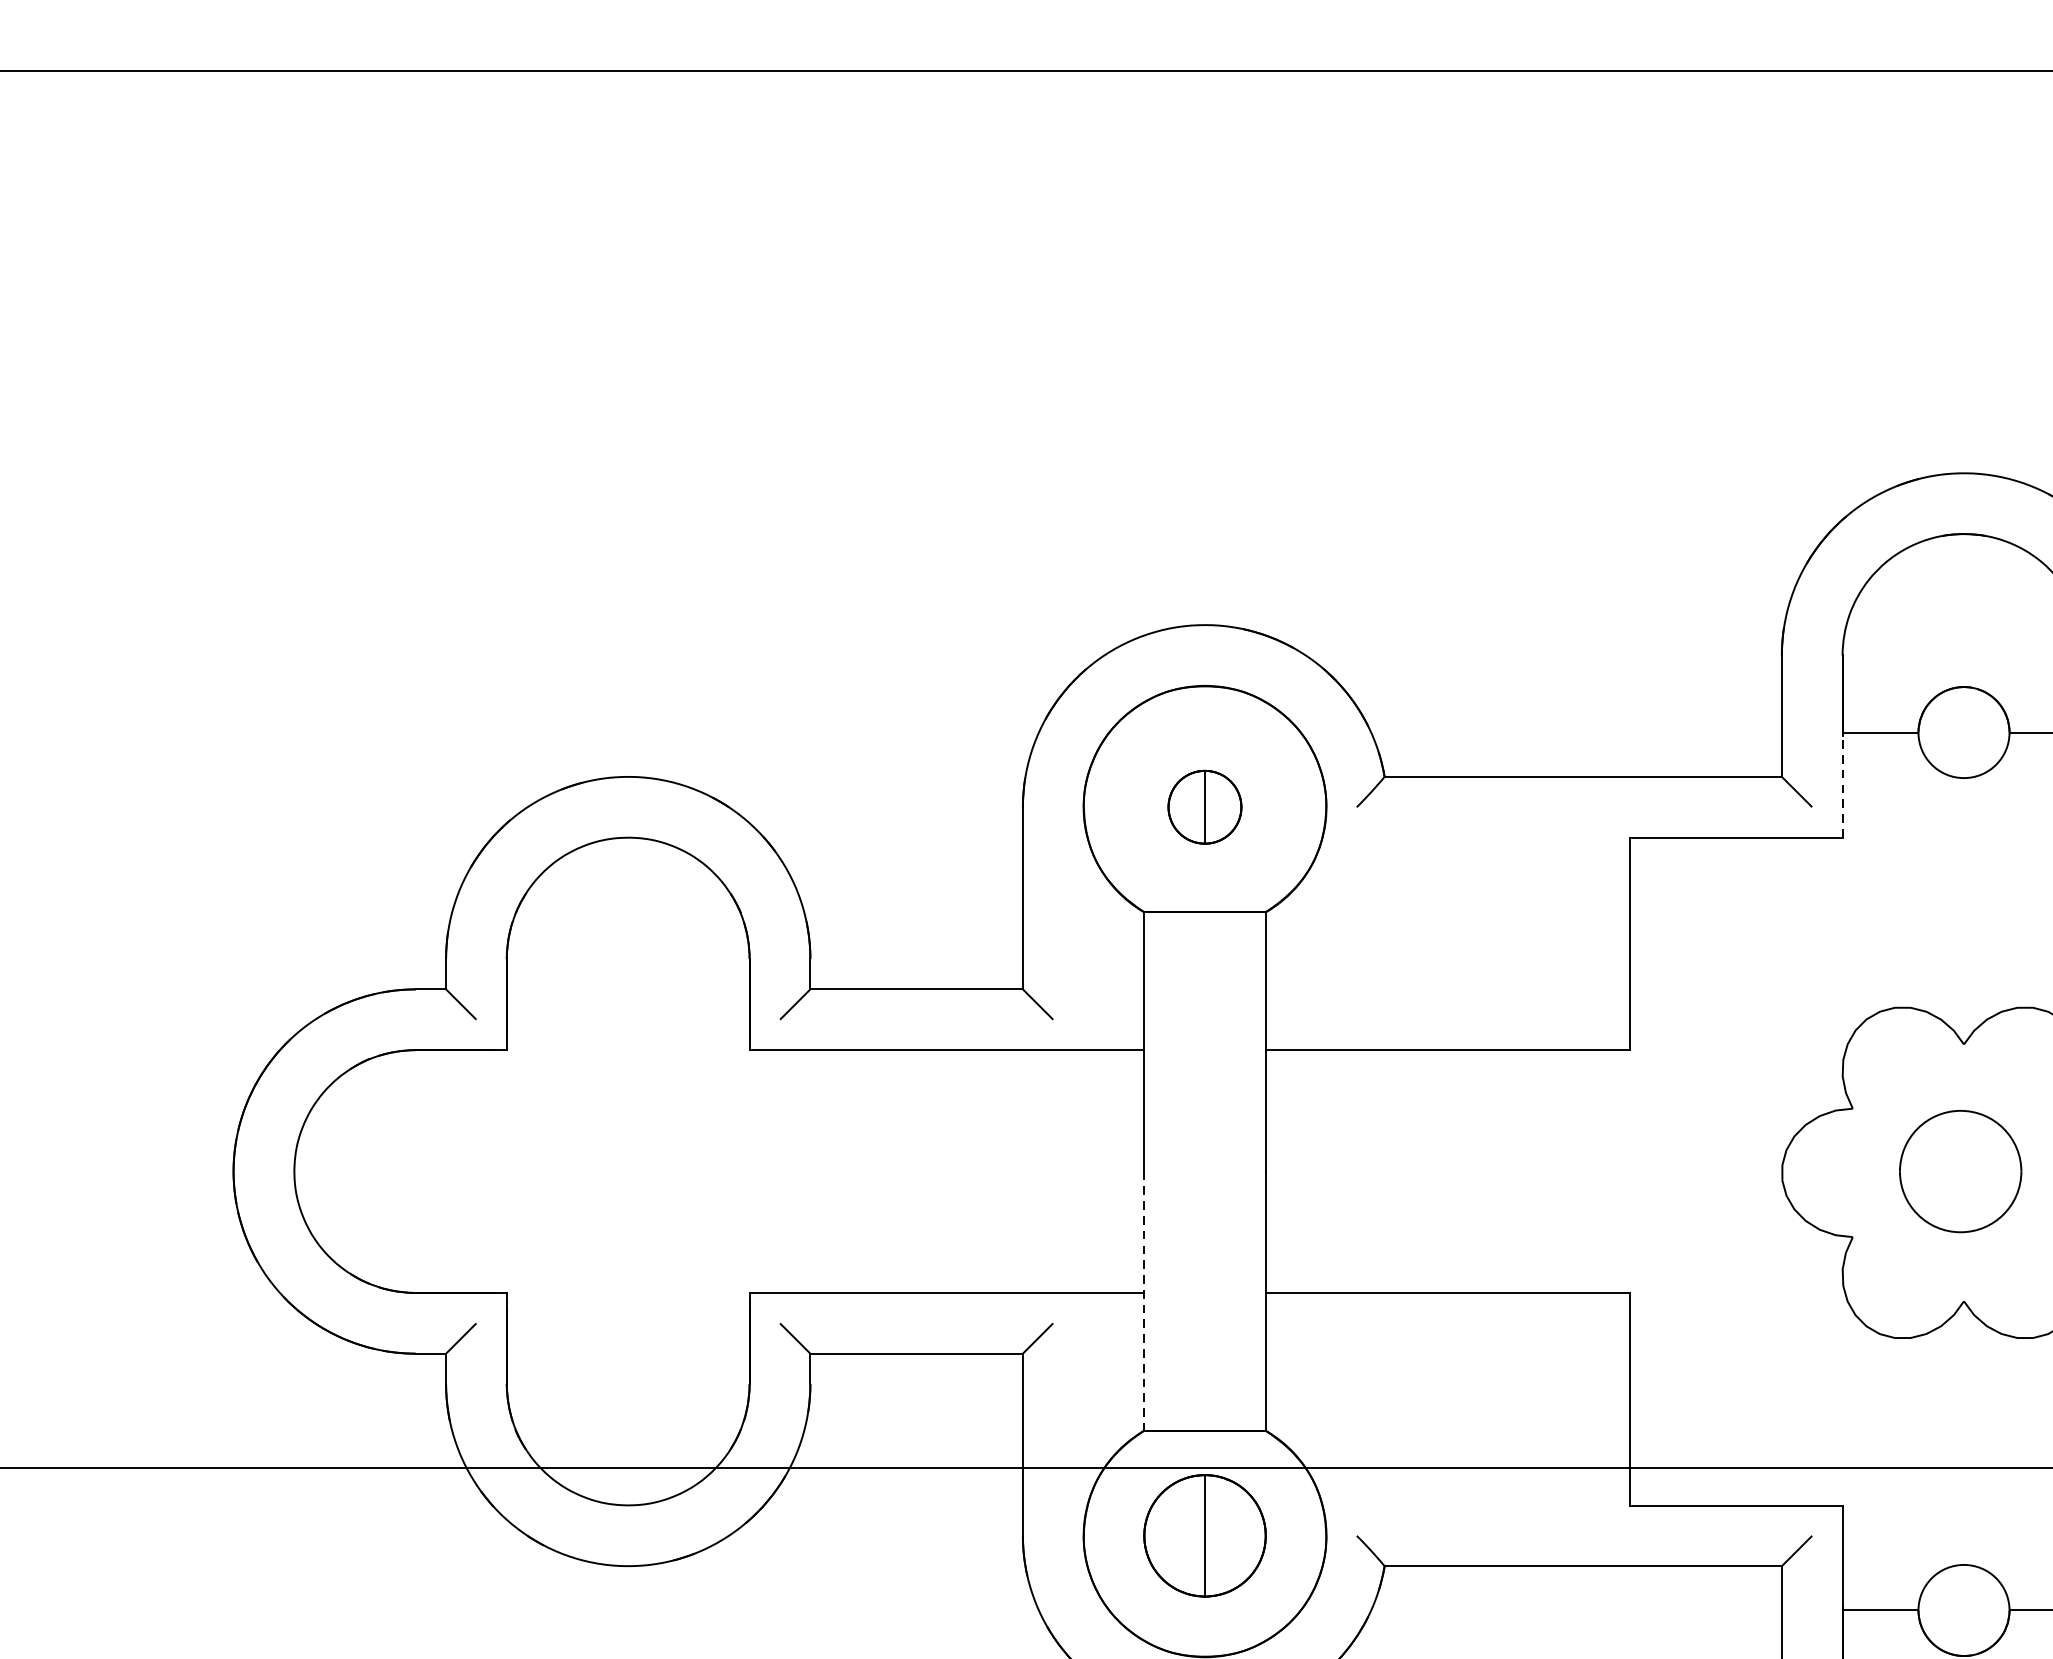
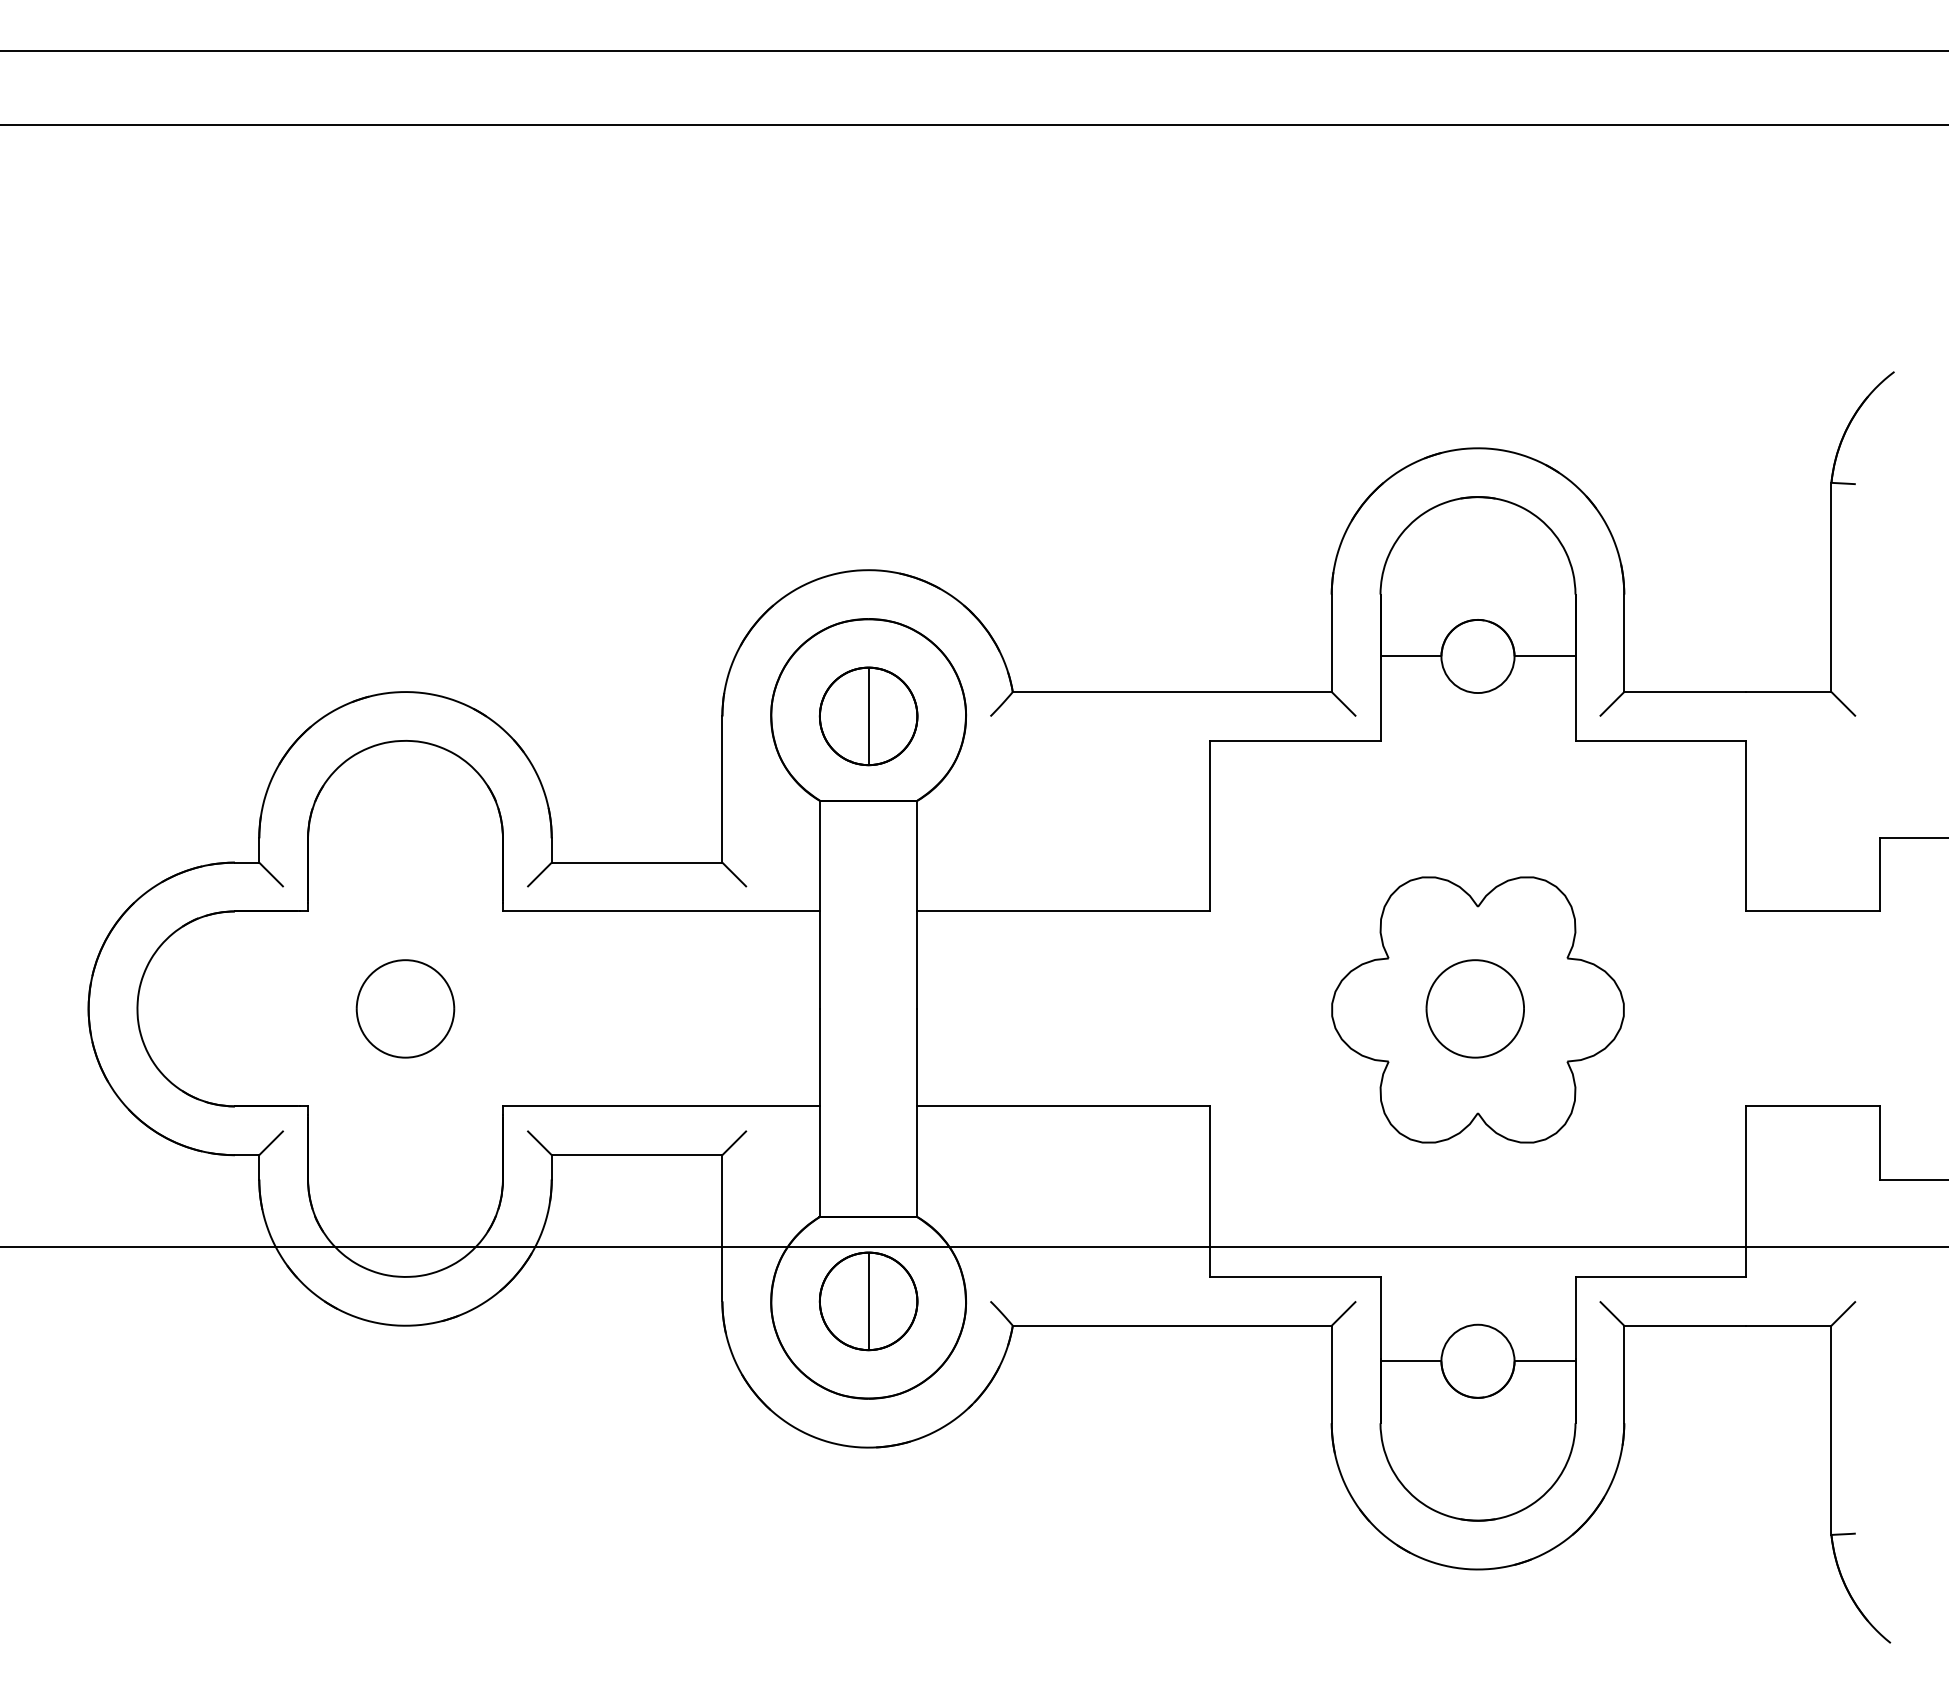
line: (1842, 784) -> (1380, 698), dashed -> solid
part: (1204, 807) -> (868, 716), size x1.67
part: (628, 1171) -> (405, 1008), added
line: (1143, 1301) -> (819, 1113), dashed -> solid

